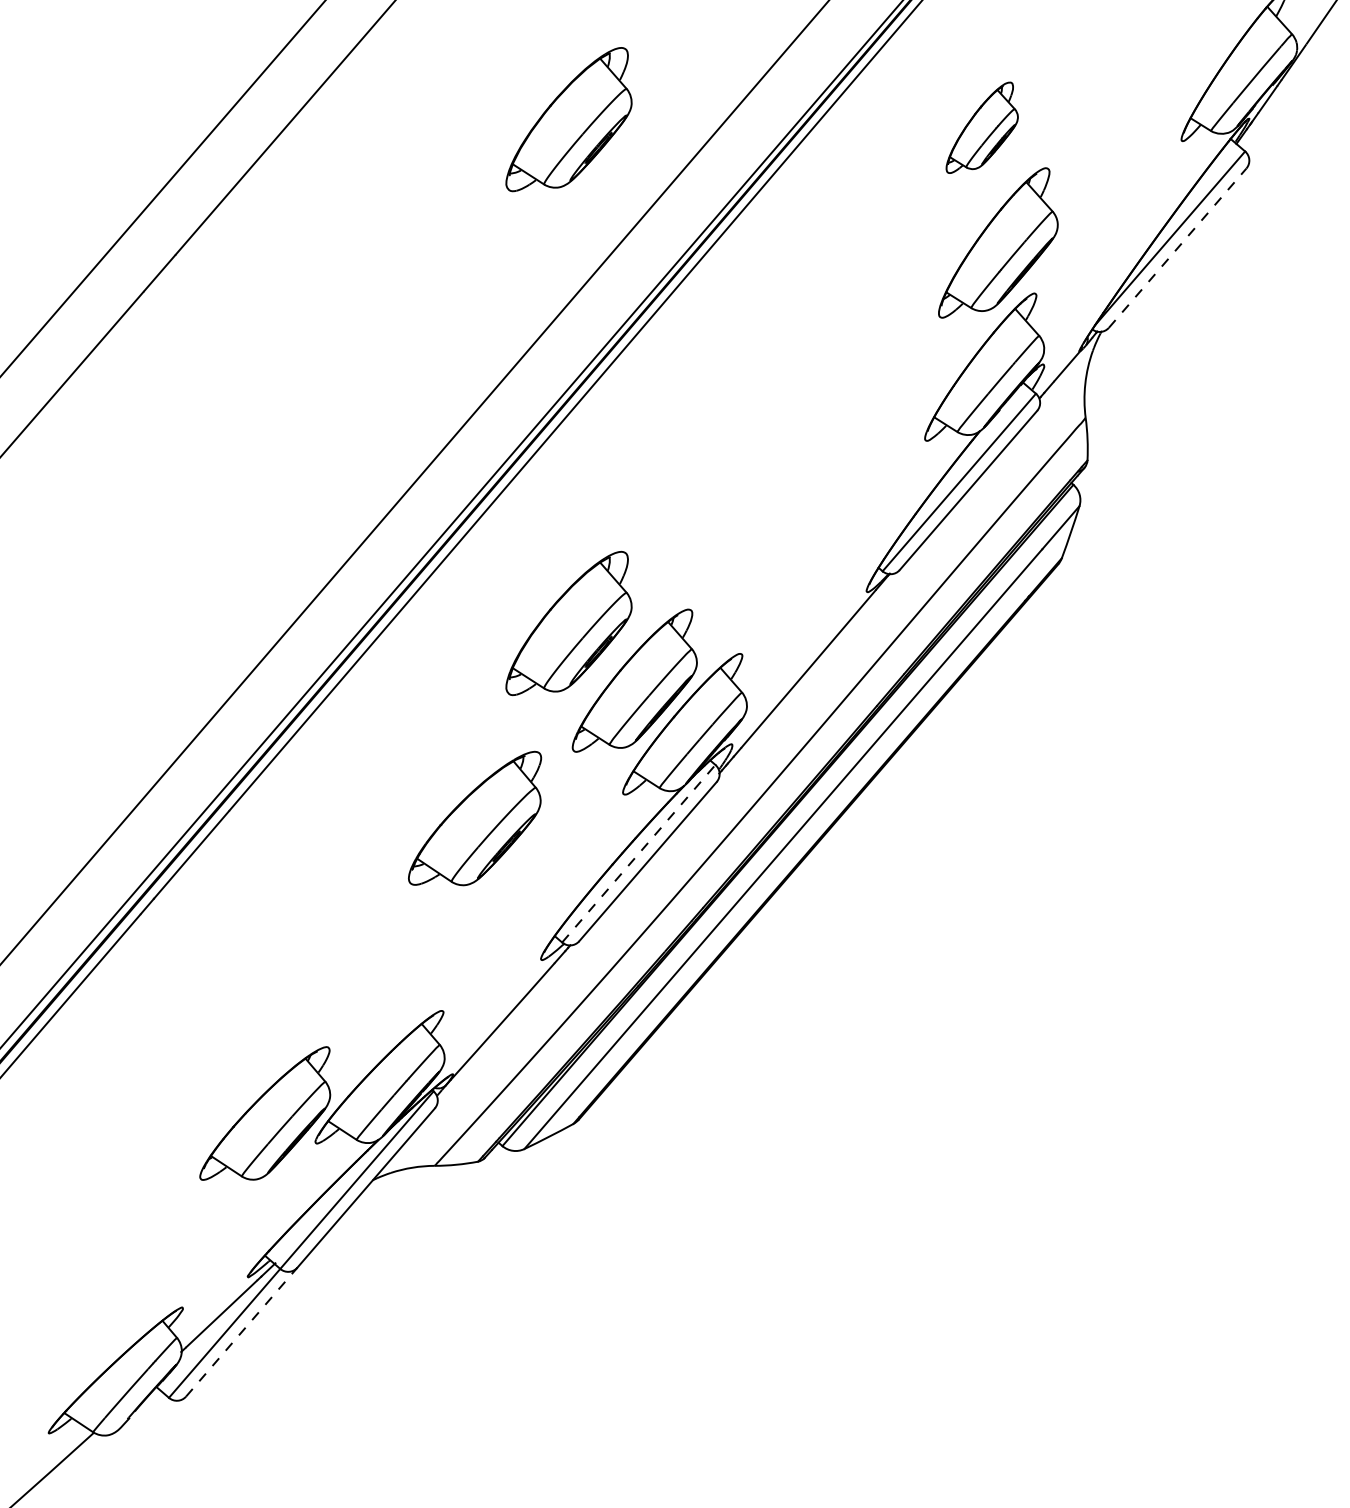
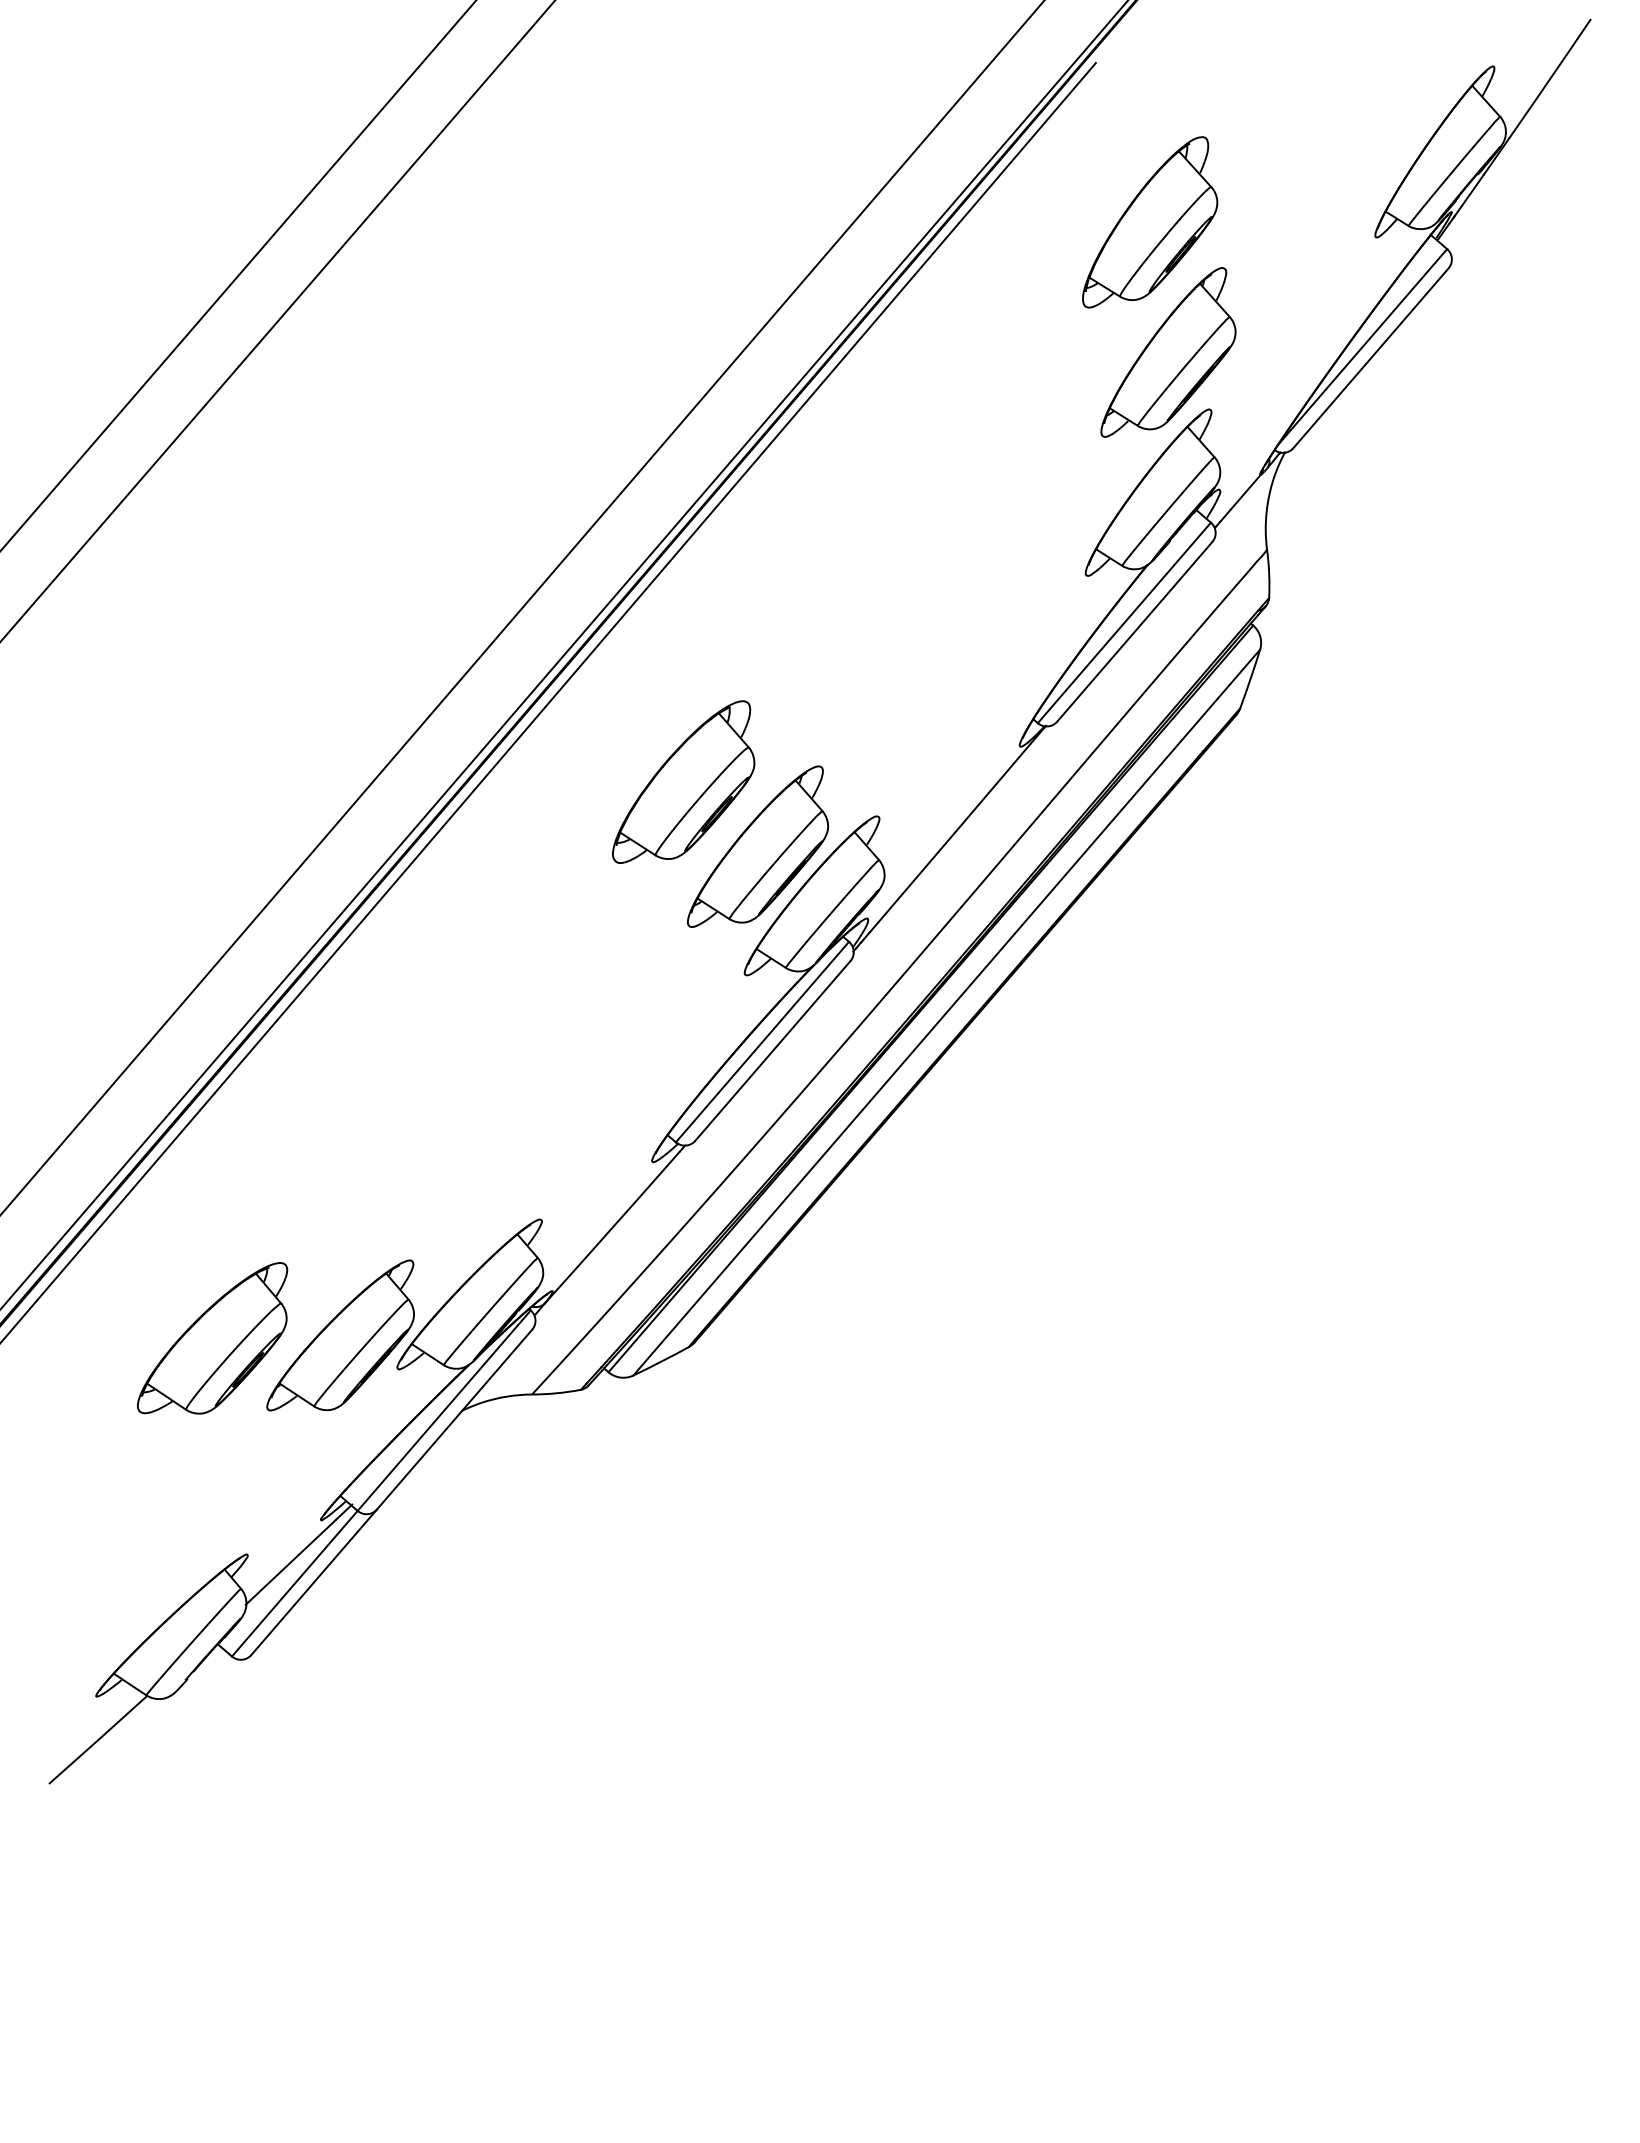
part: (568, 119) -> (683, 212), removed
part: (982, 127) -> (1150, 222), size x1.67
line: (1177, 248) -> (1370, 358), dashed -> solid
part: (474, 818) -> (212, 1338), moved
line: (638, 853) -> (762, 1041), dashed -> solid
line: (242, 1331) -> (314, 1581), dashed -> solid

